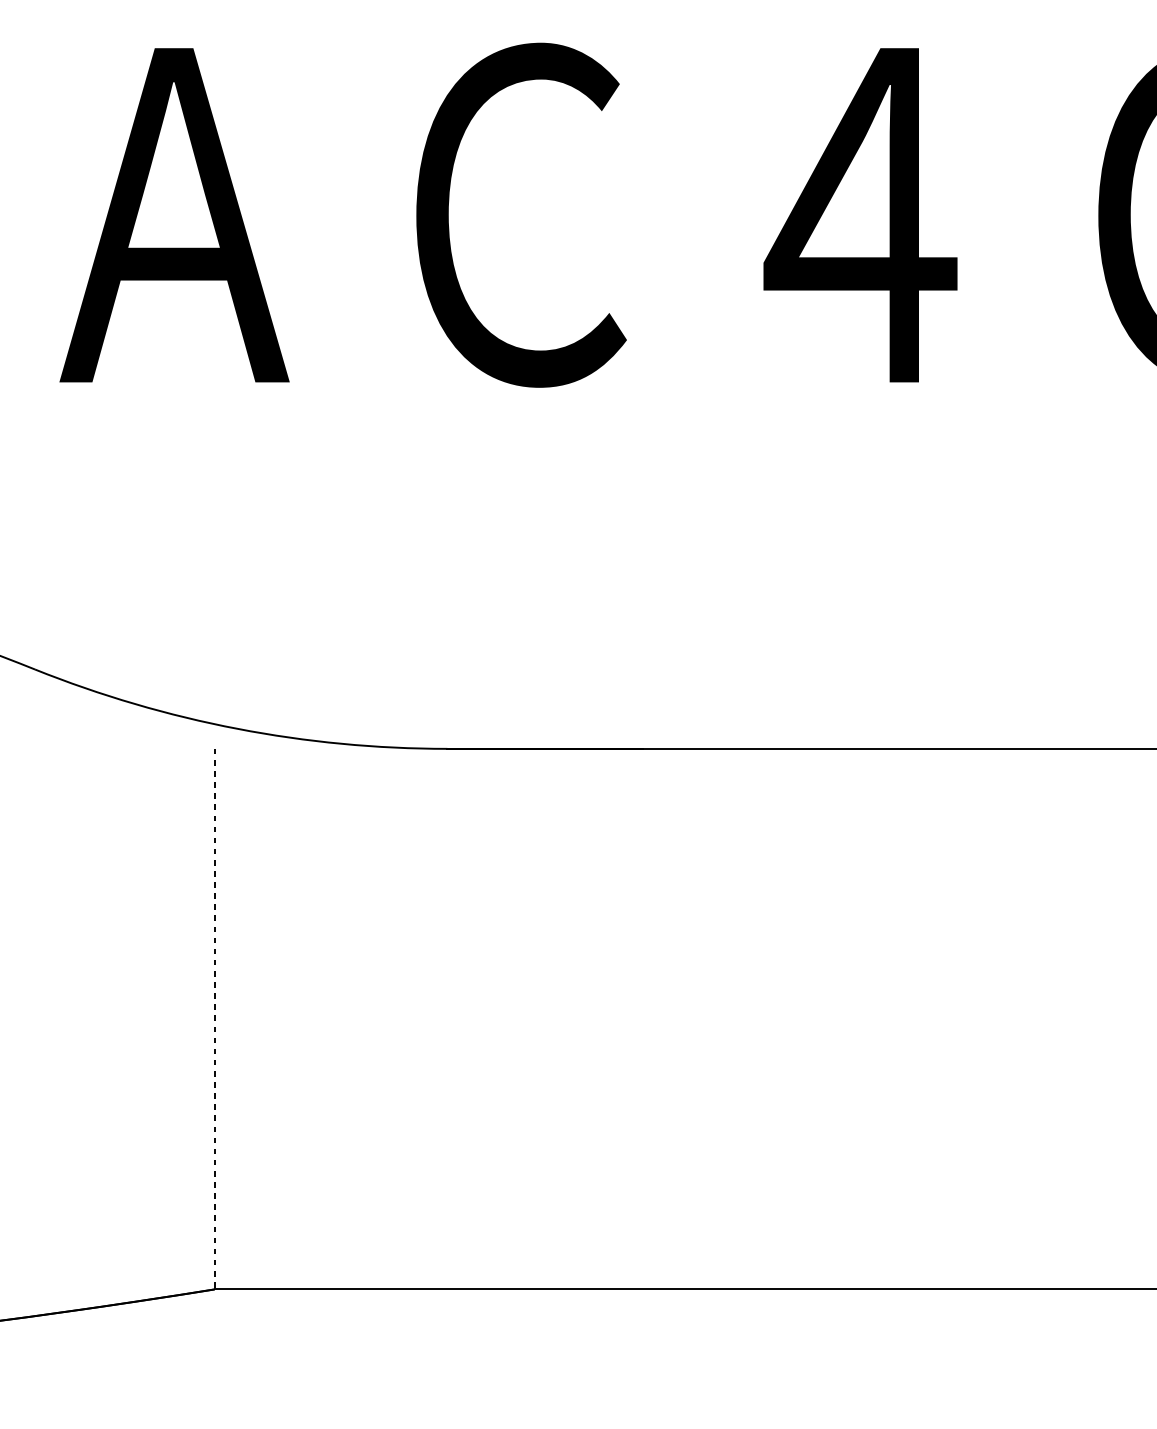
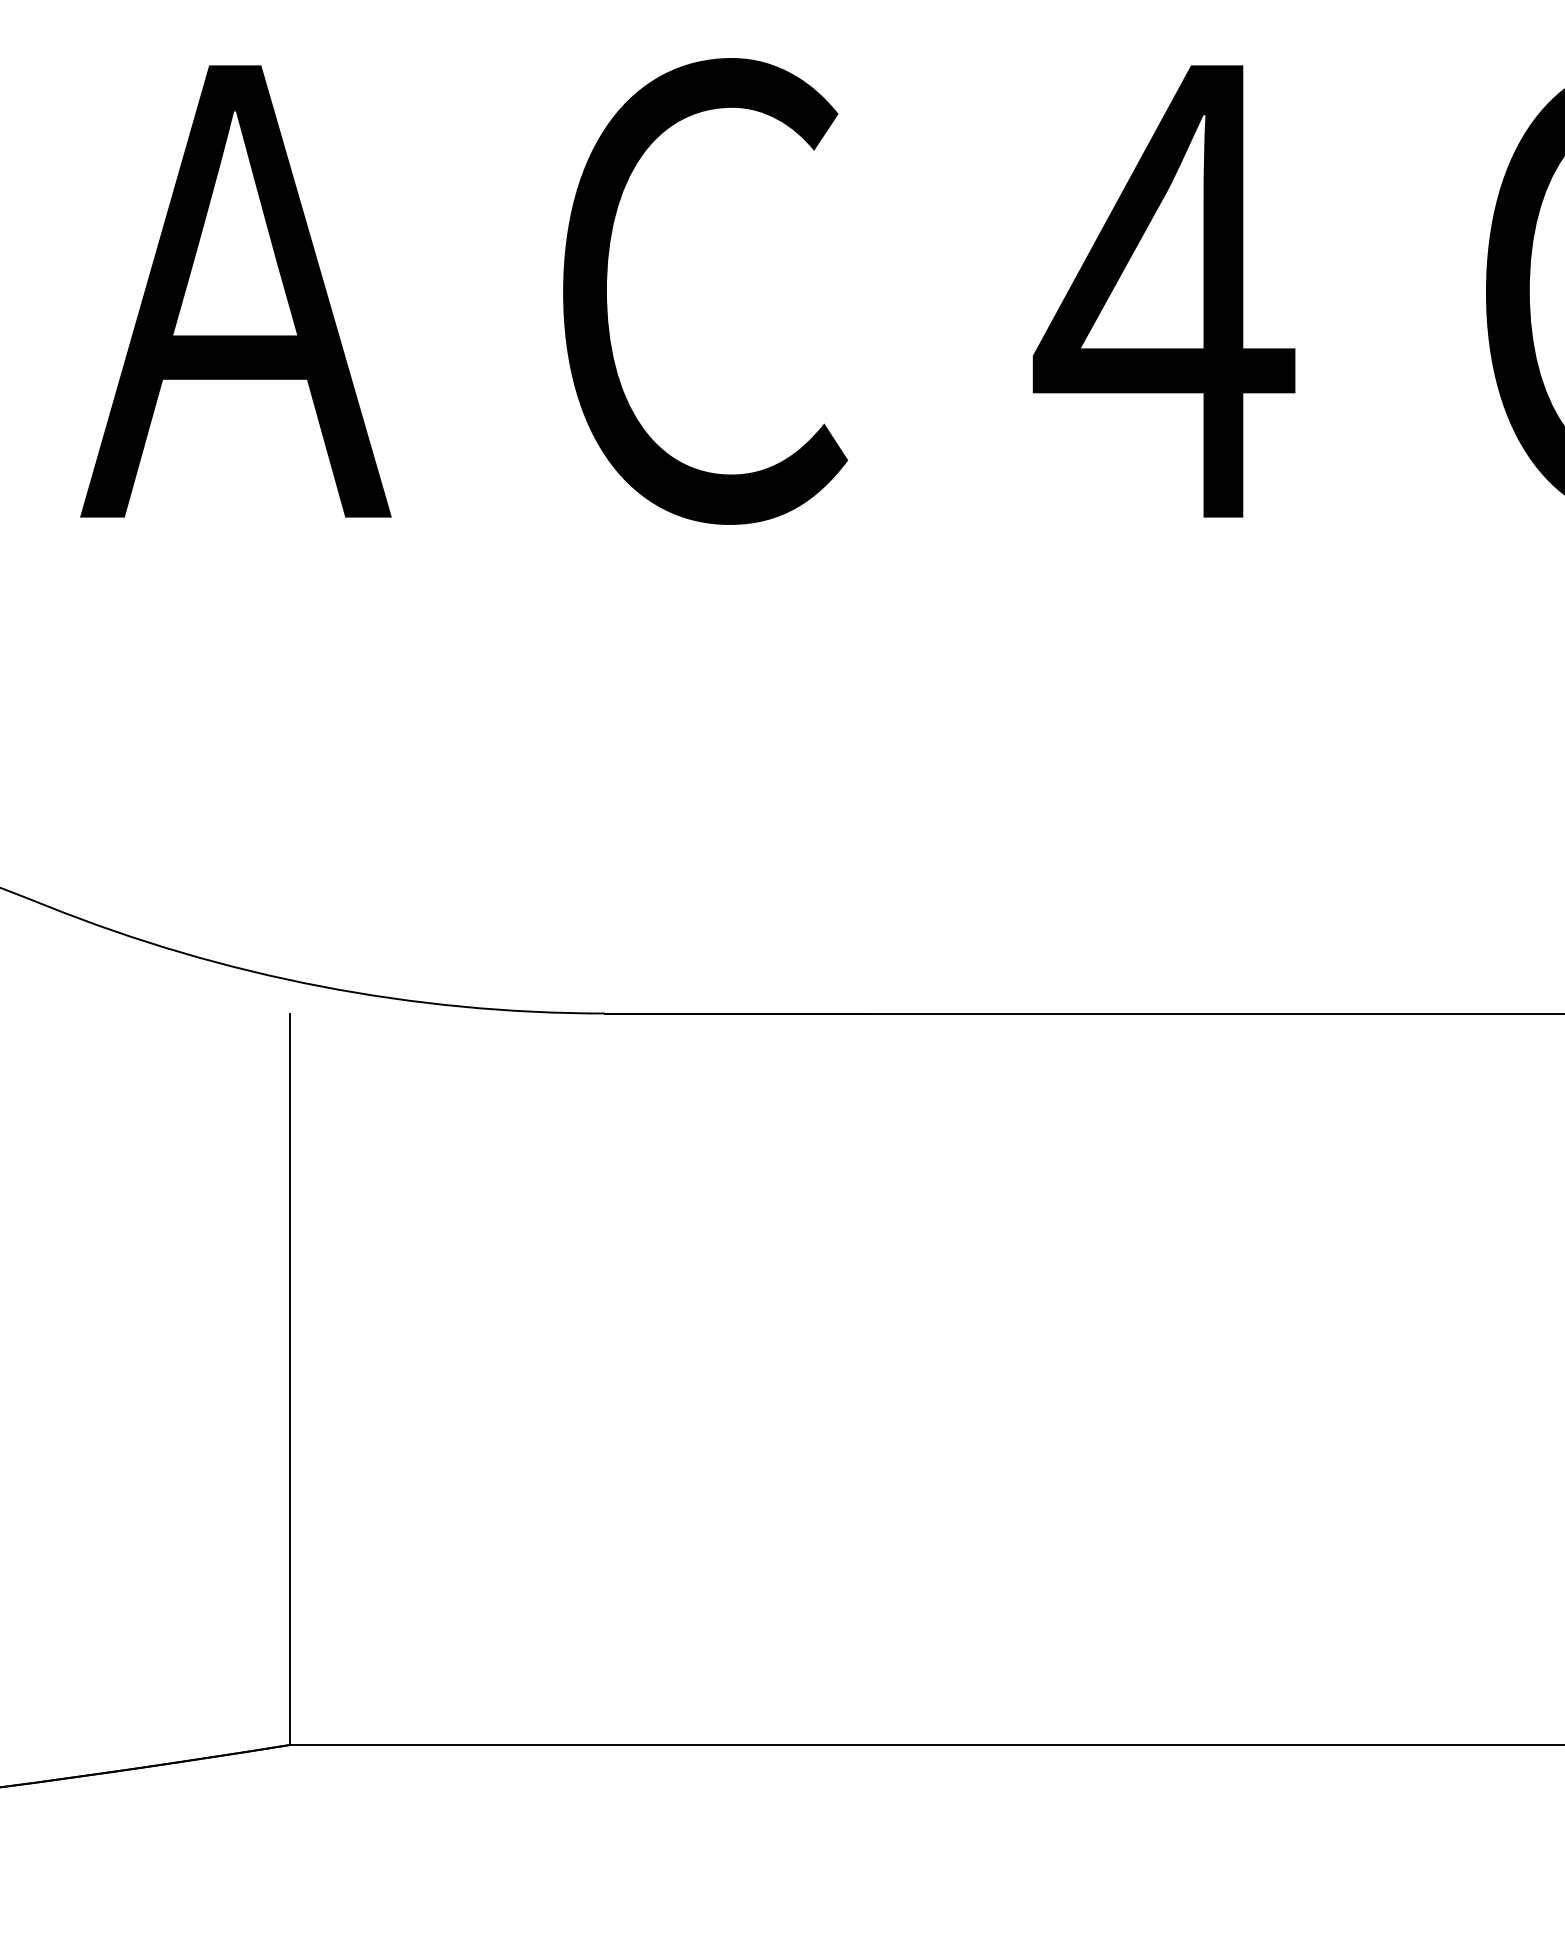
line: (214, 1019) -> (290, 1379), dashed -> solid

